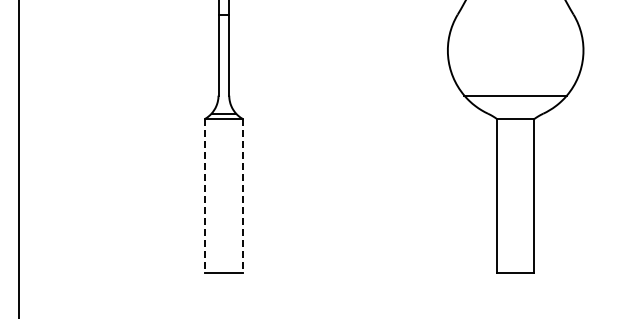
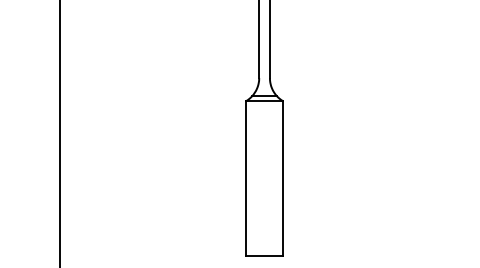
line: (205, 196) -> (246, 178), dashed -> solid
line: (242, 196) -> (283, 178), dashed -> solid

